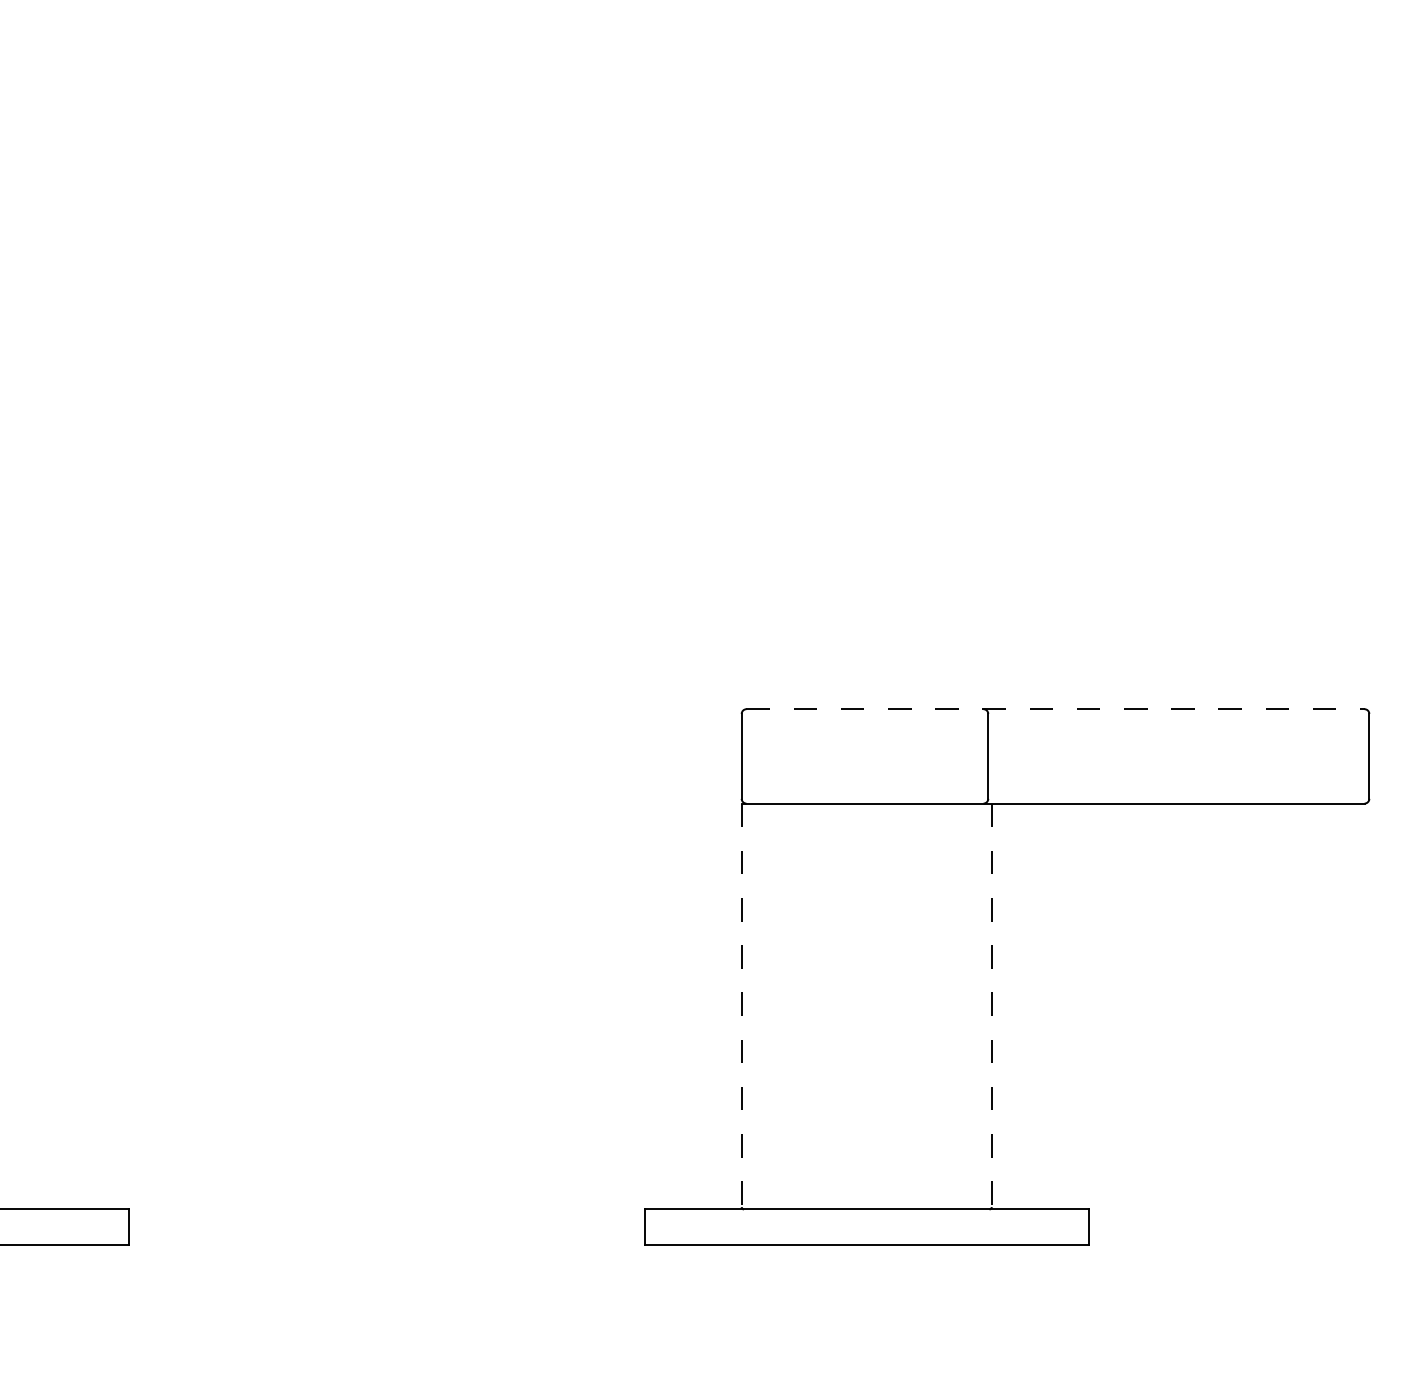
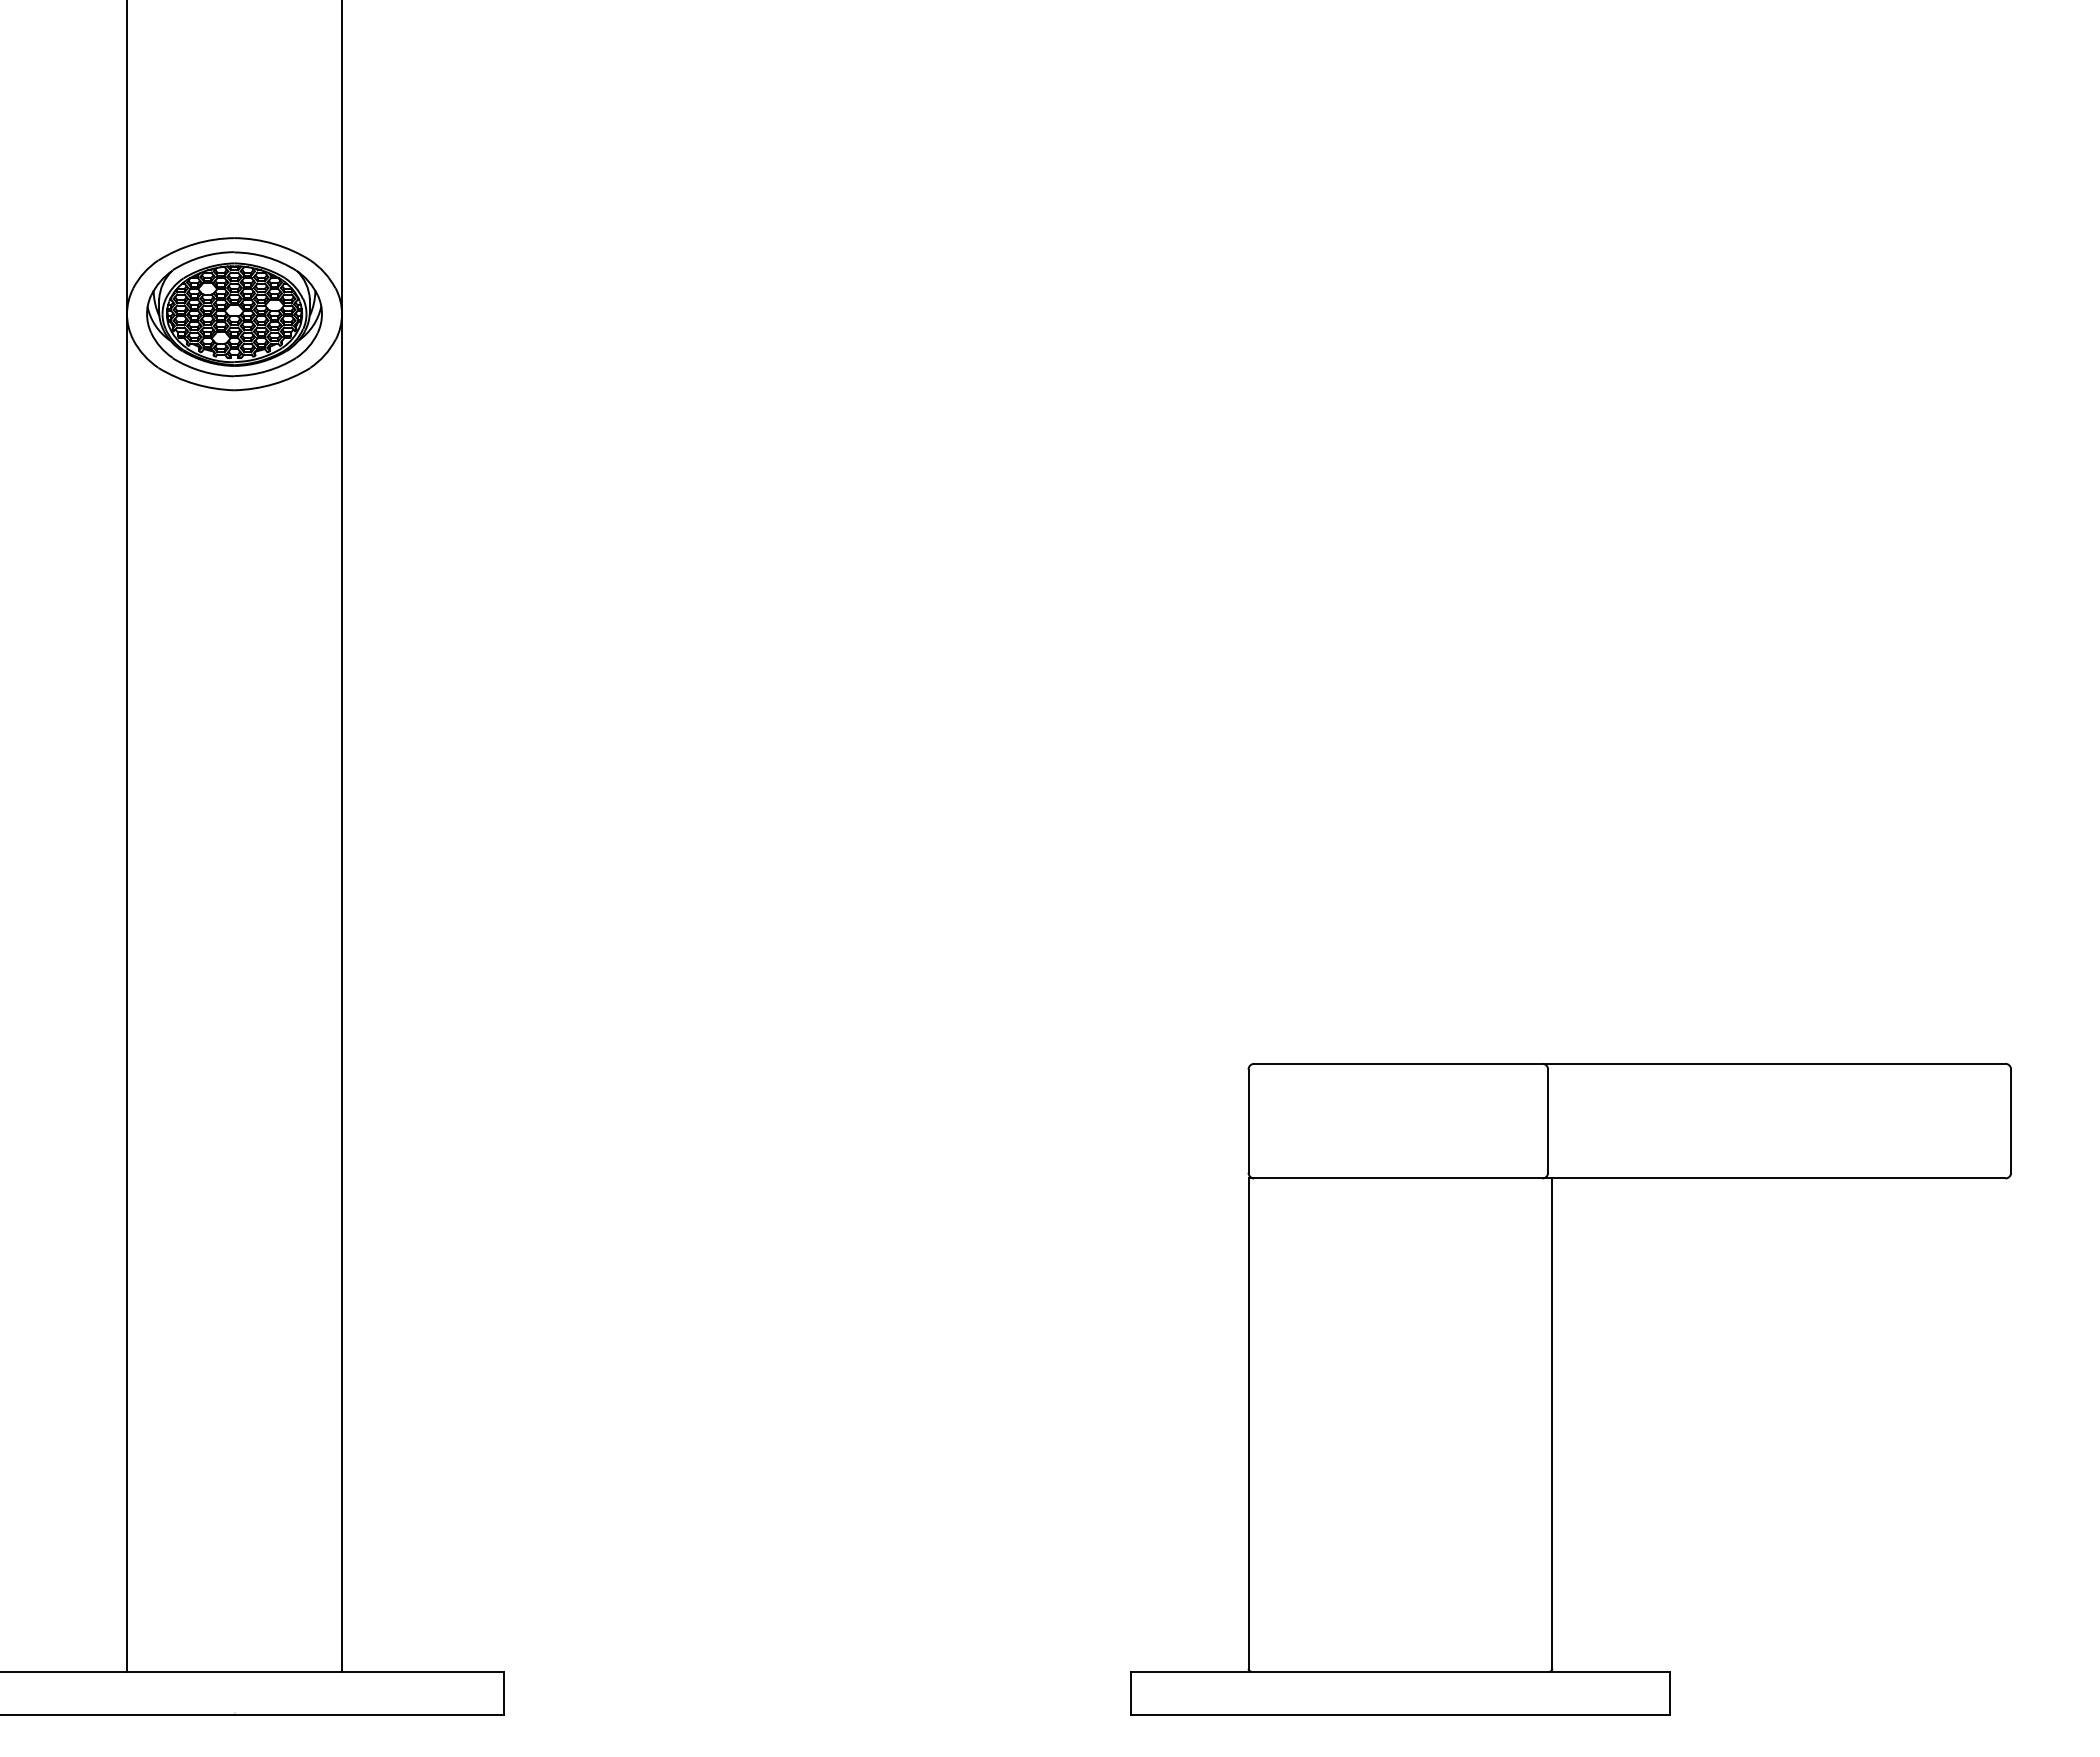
line: (1055, 708) -> (1629, 1063), dashed -> solid
line: (741, 1006) -> (1248, 1424), dashed -> solid
line: (991, 1006) -> (1552, 1424), dashed -> solid

